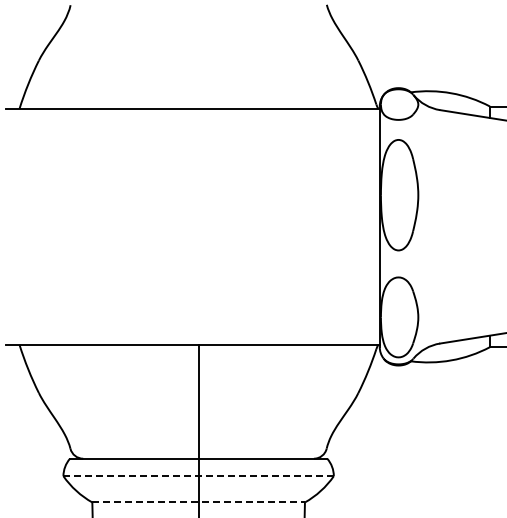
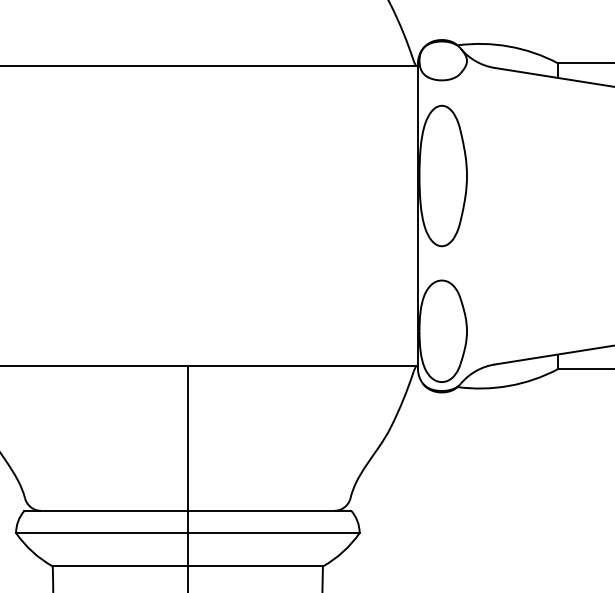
line: (199, 476) -> (188, 533), dashed -> solid
line: (199, 502) -> (188, 566), dashed -> solid

